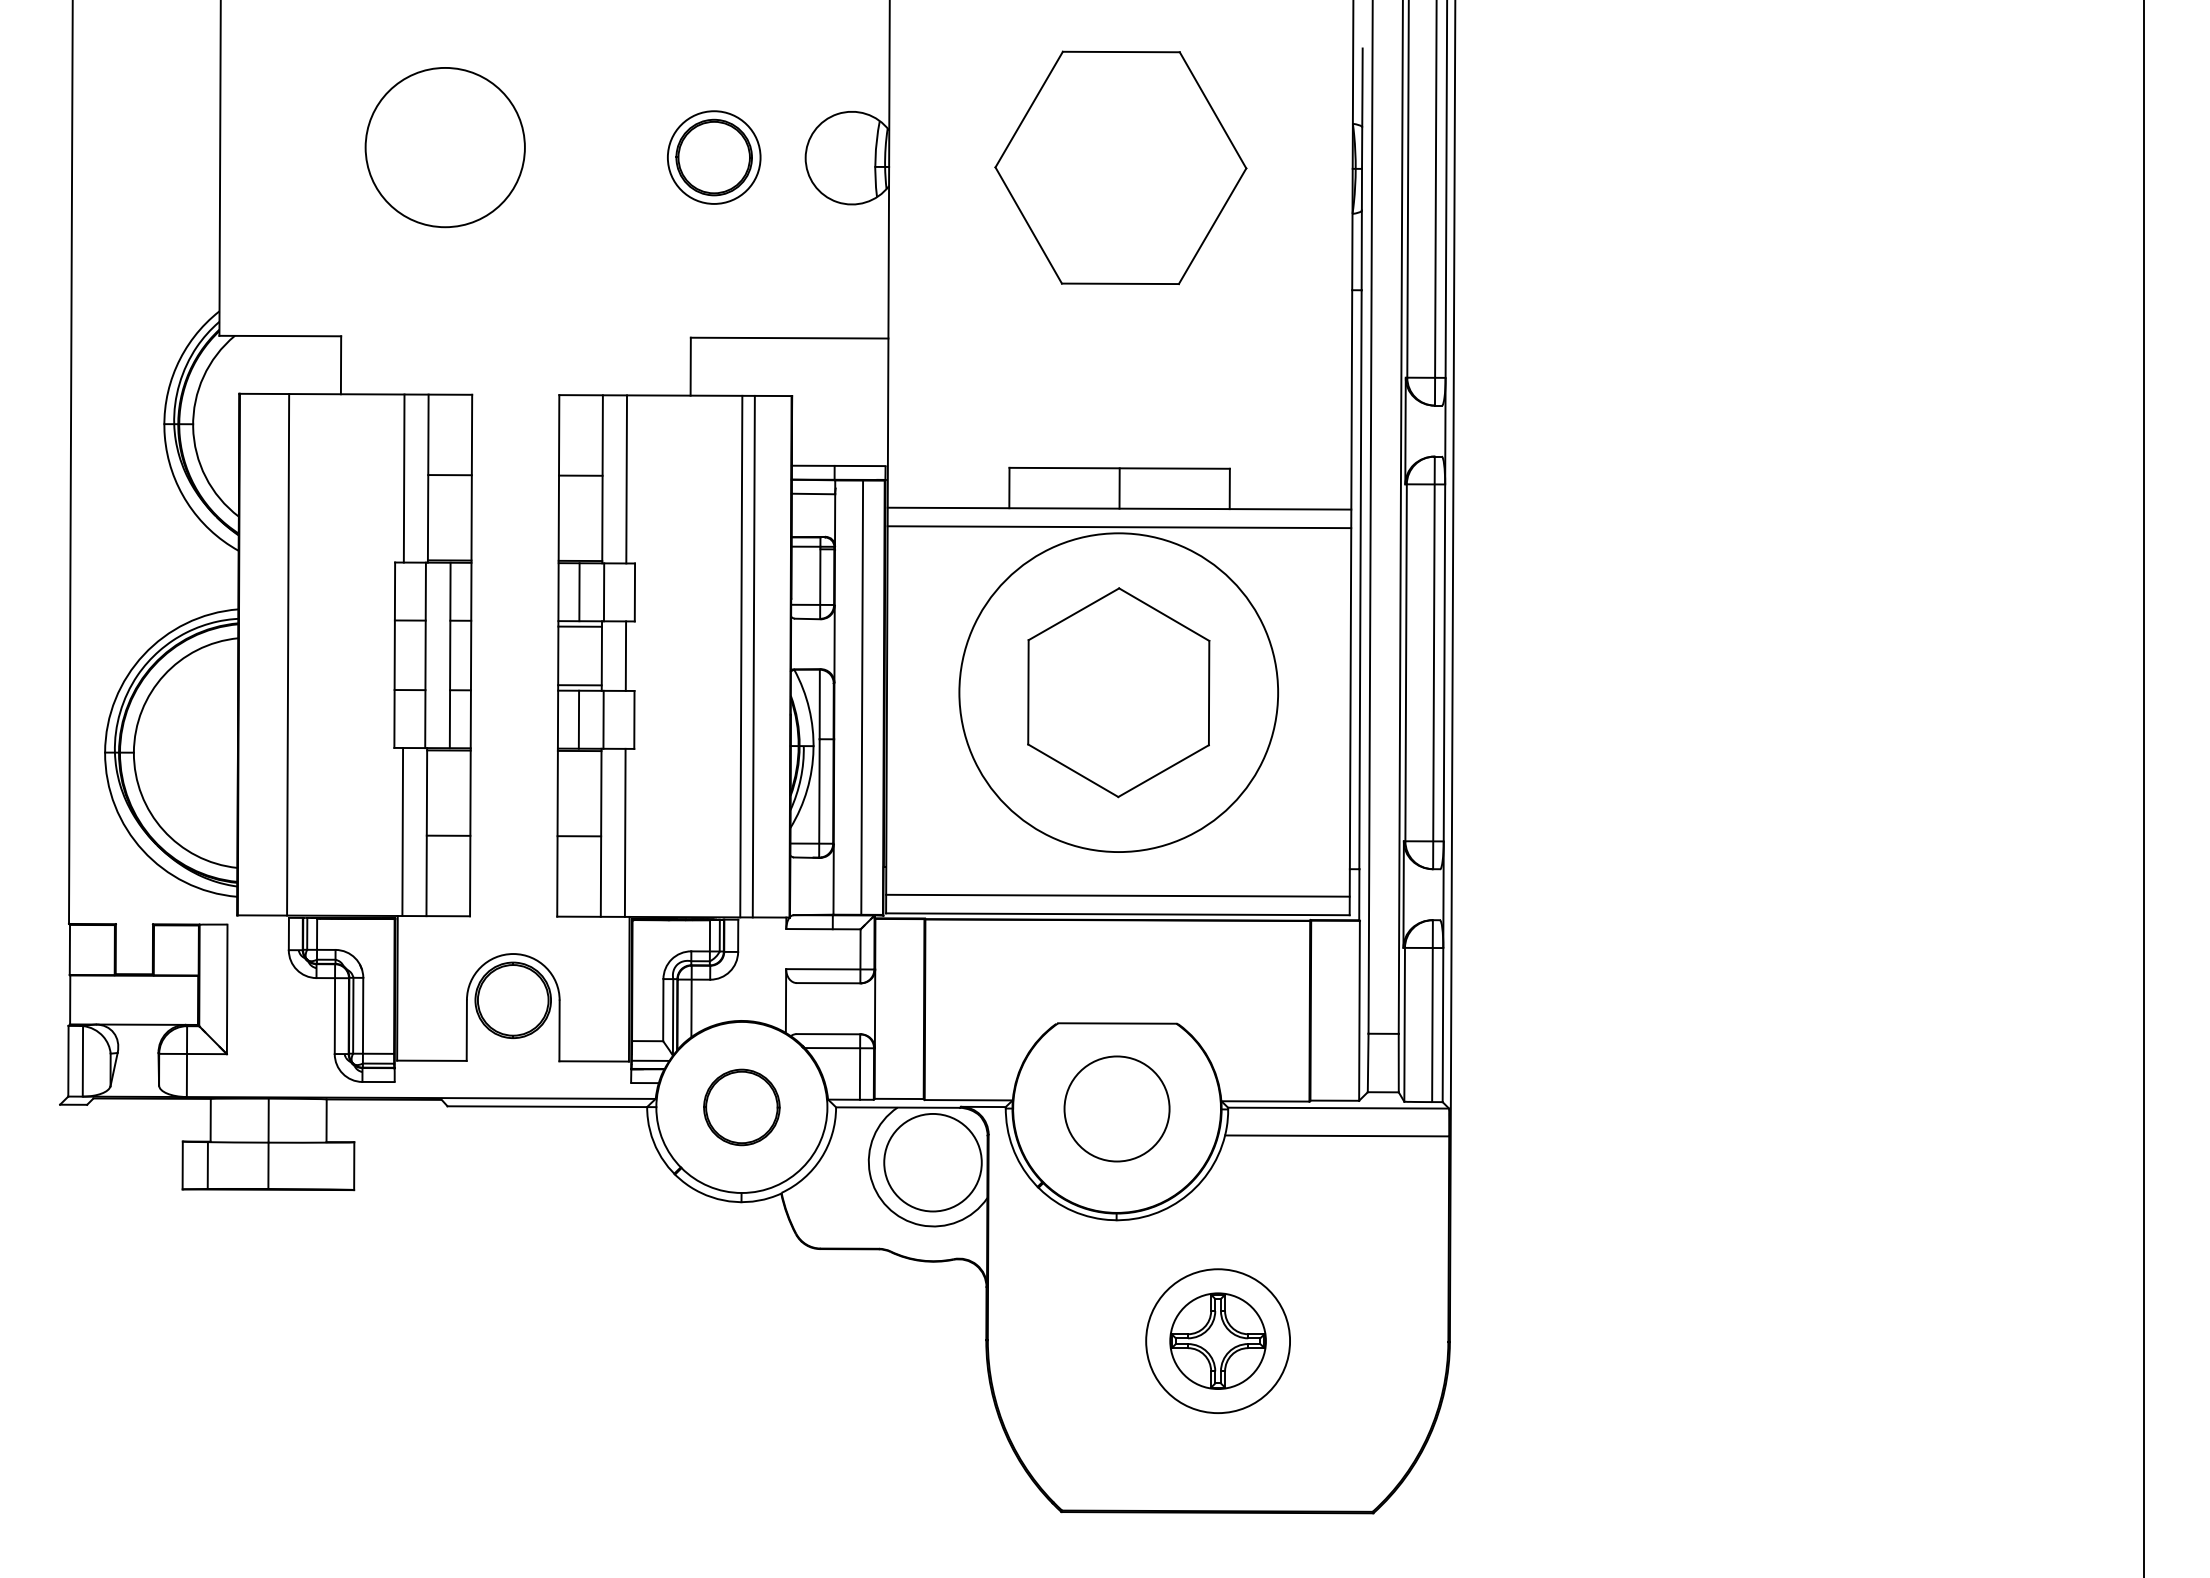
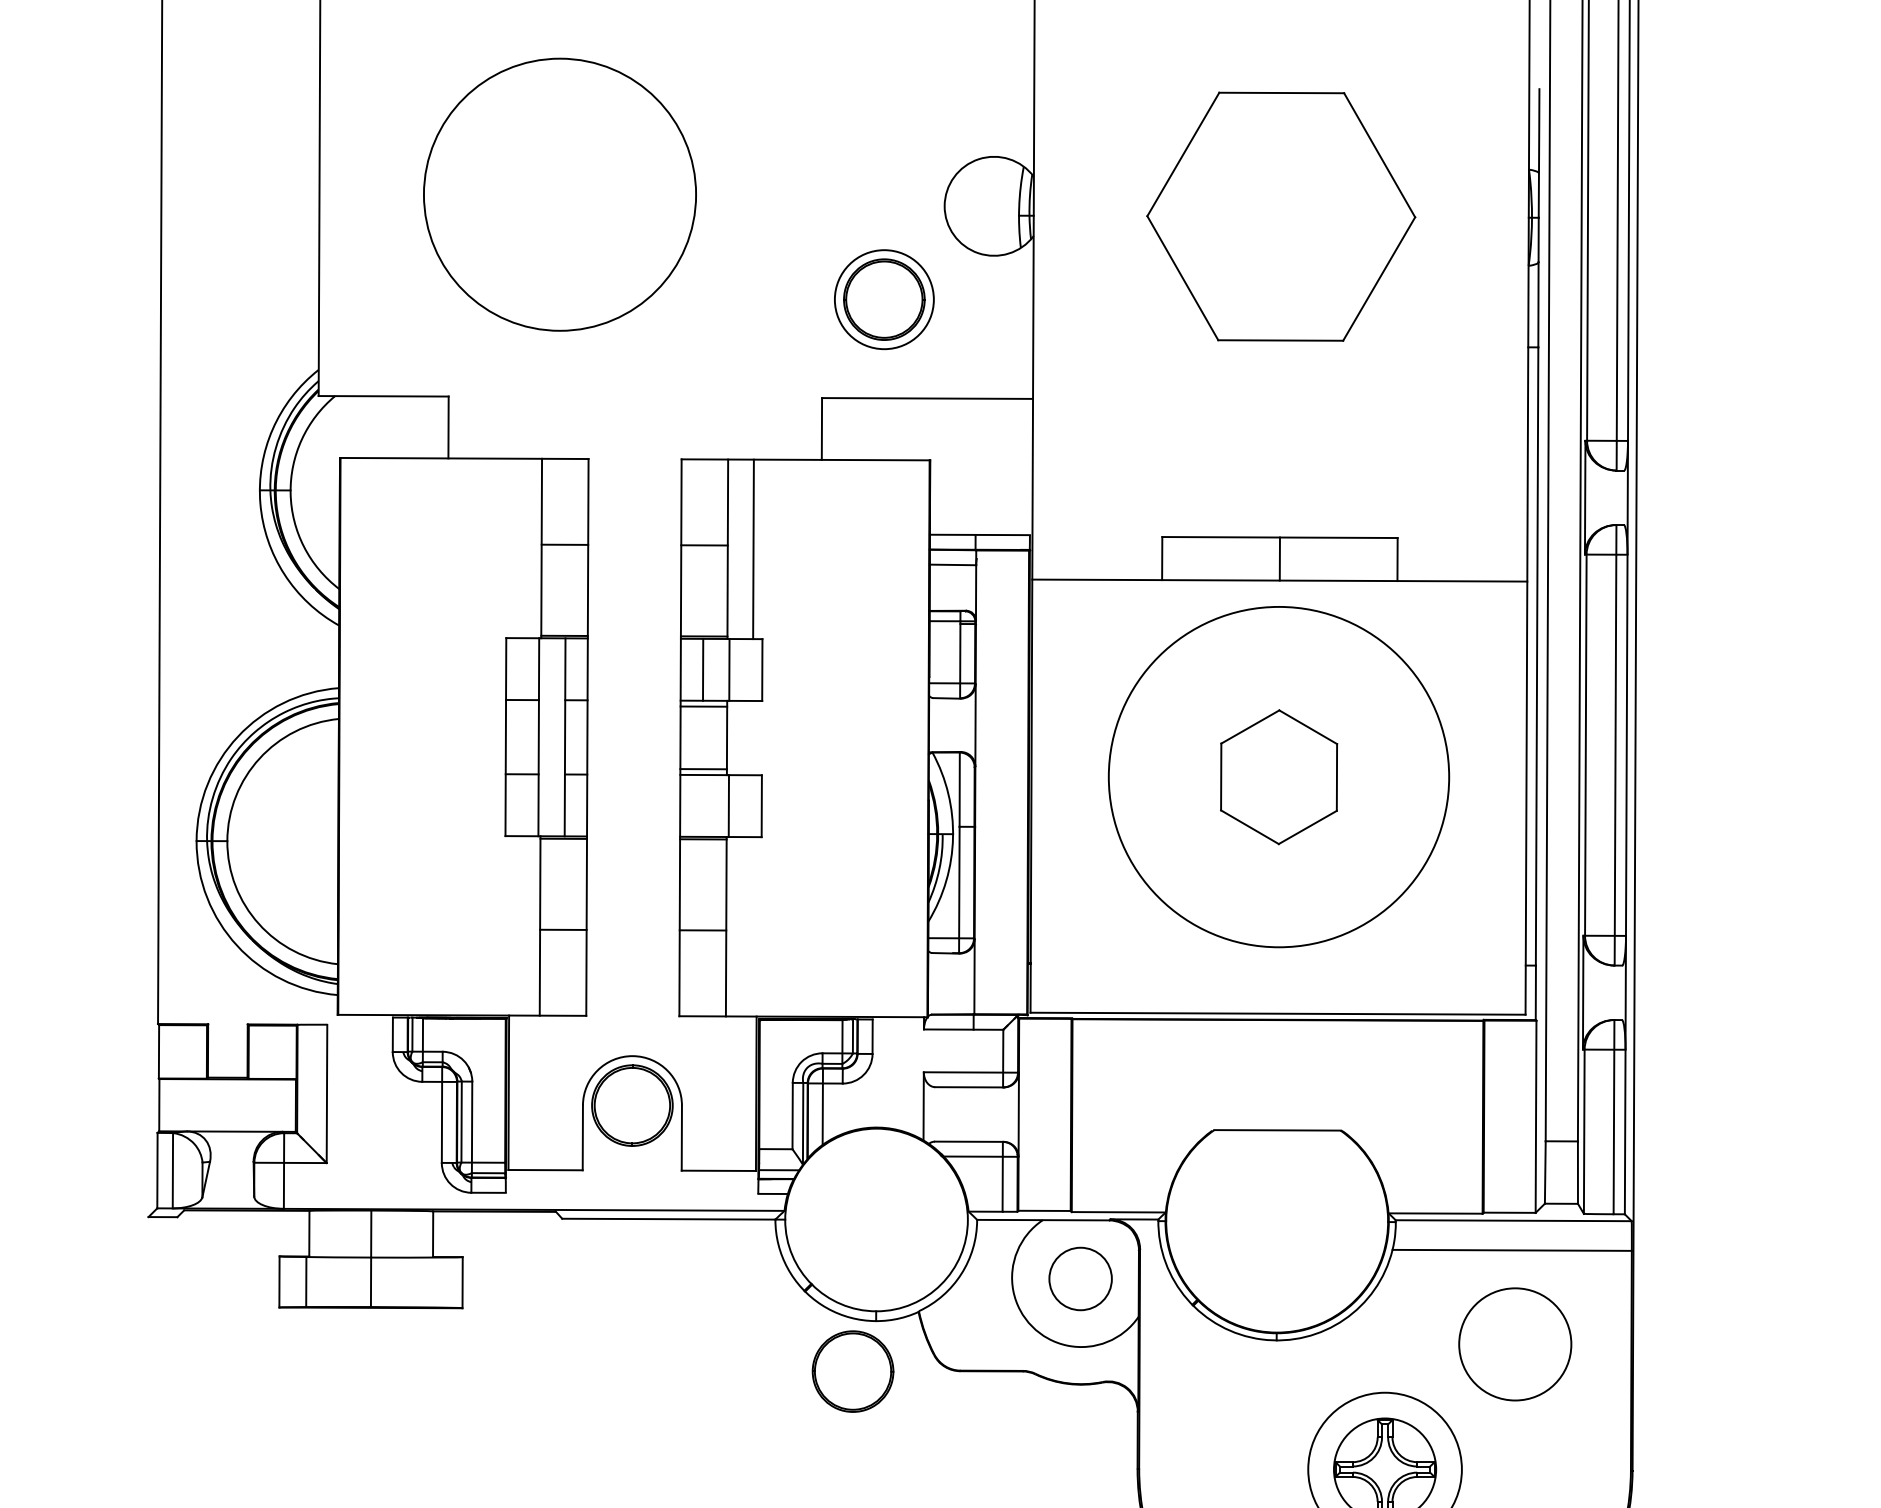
circle: (444, 147) -> (559, 194), size x1.6
part: (714, 157) -> (884, 299), moved
line: (403, 478) -> (515, 548), removed
line: (1119, 527) -> (1279, 600), removed
line: (288, 654) -> (392, 736), removed
line: (625, 655) -> (752, 737), removed
line: (741, 656) -> (876, 738), removed
line: (753, 656) -> (888, 738), removed
part: (1118, 692) -> (1278, 776), size x0.6
line: (862, 697) -> (1005, 782), removed
line: (578, 719) -> (702, 805), removed
line: (402, 832) -> (514, 926), removed
line: (624, 832) -> (751, 926), removed
line: (1117, 895) -> (1277, 993), removed
part: (741, 1107) -> (852, 1371), moved
circle: (1116, 1108) -> (1514, 1343), moved
circle: (932, 1162) -> (1080, 1278), size x0.6

